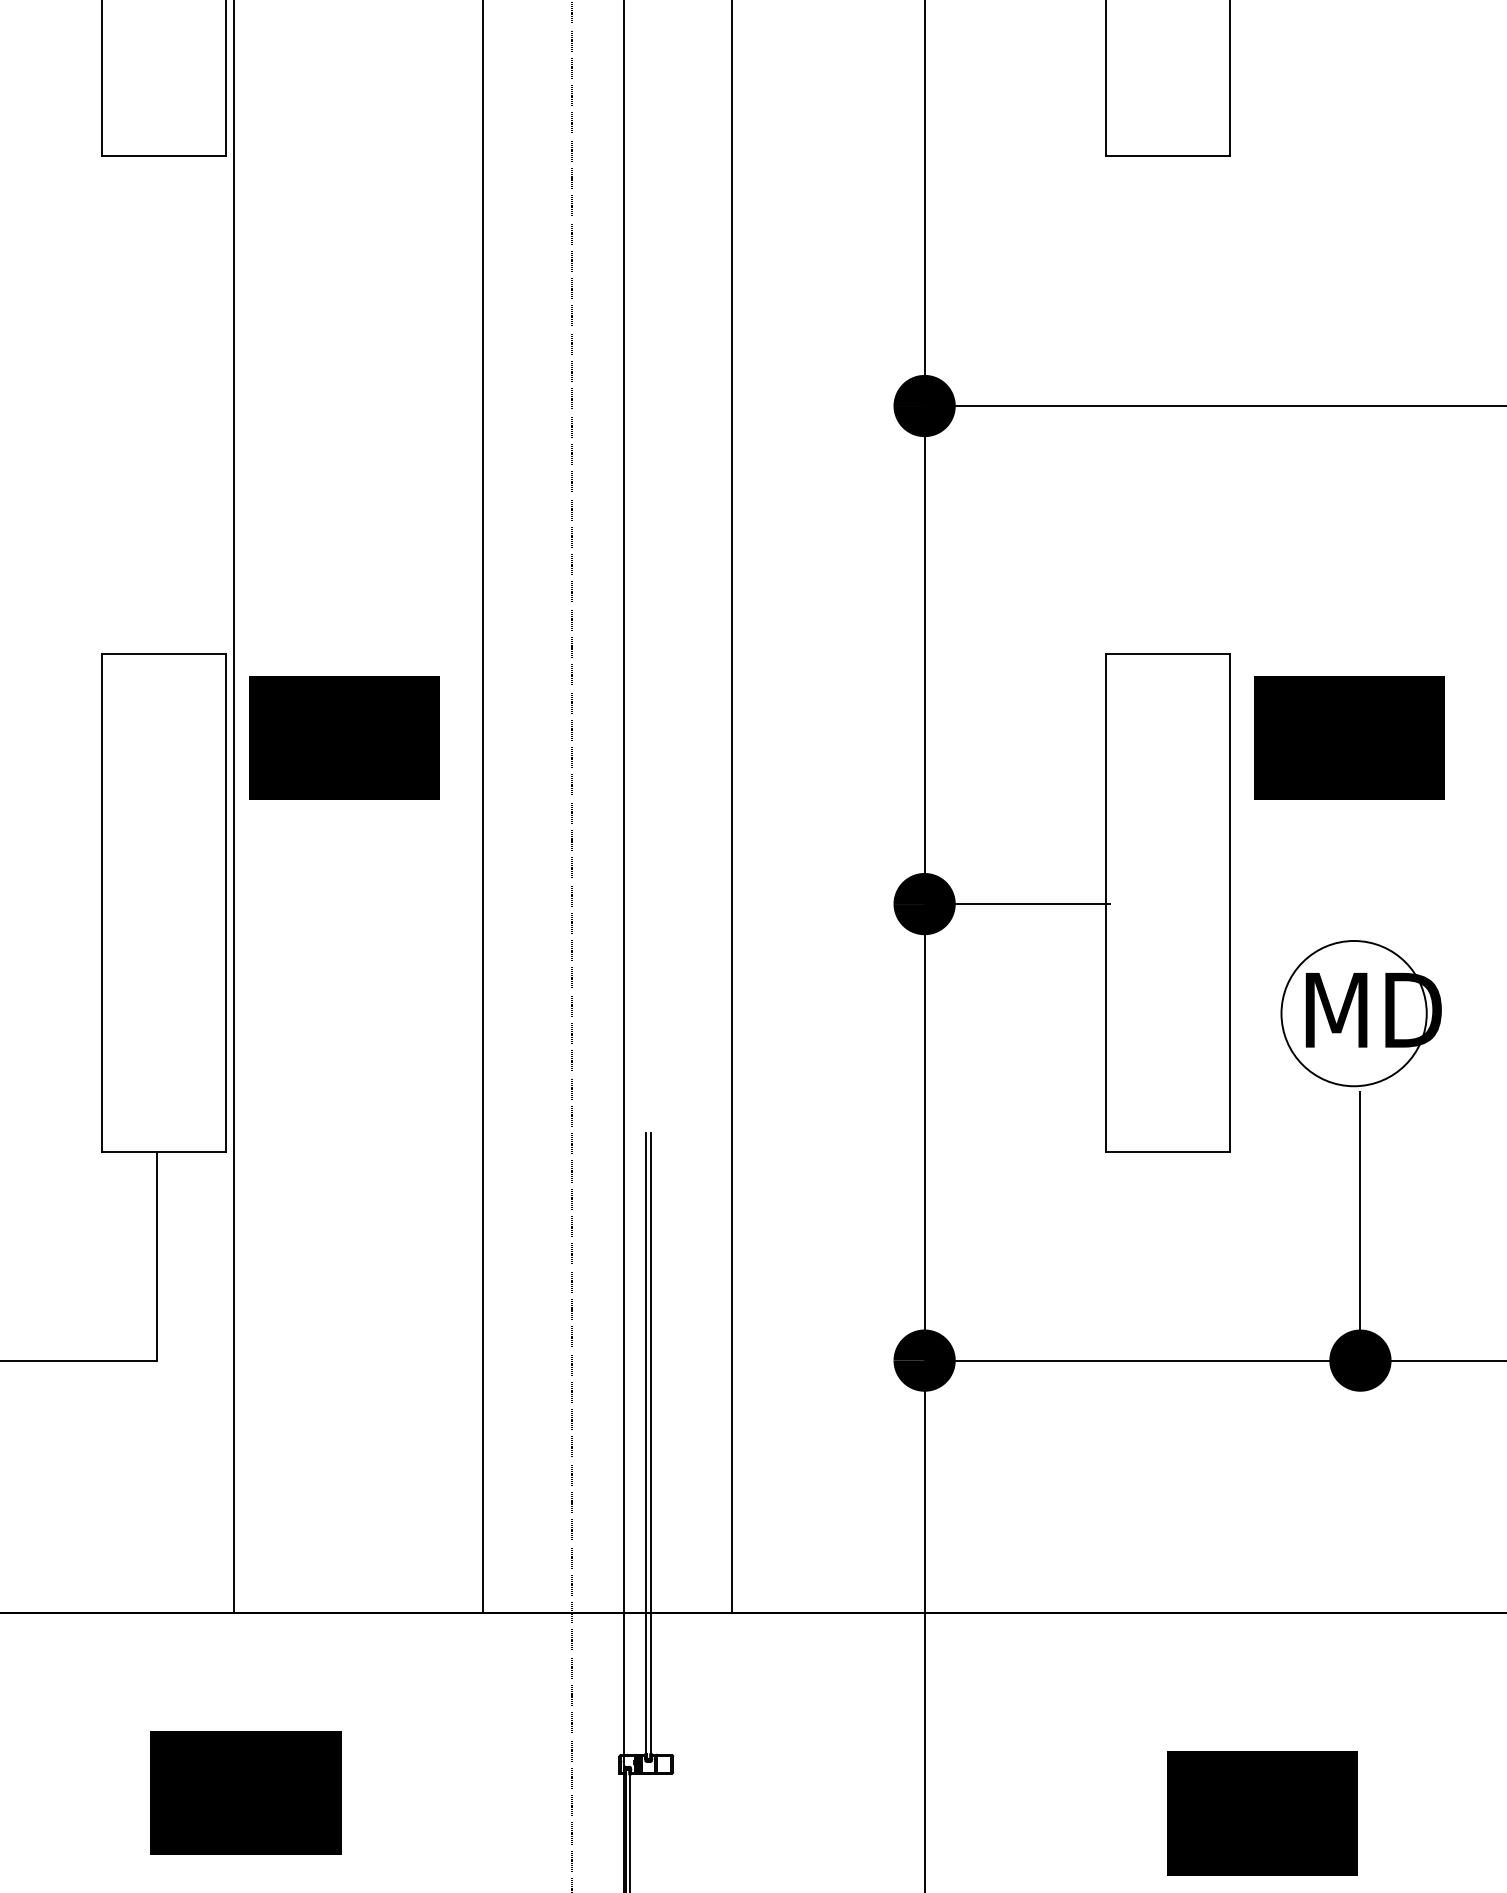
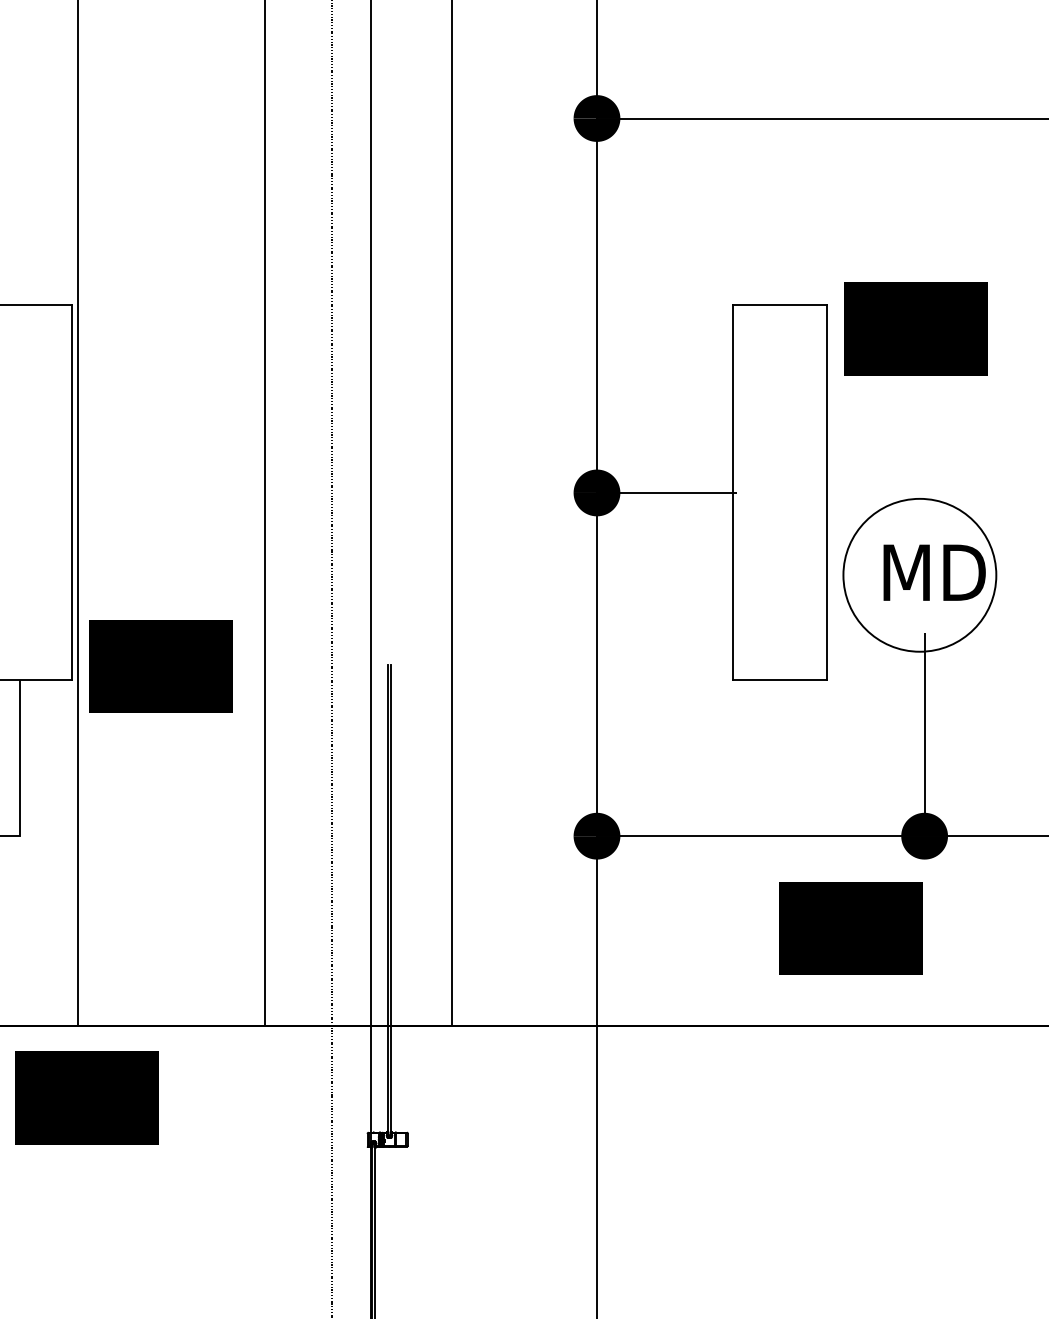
text: (344, 737) -> (160, 666), moved
text: (1349, 737) -> (916, 328), moved
circle: (1353, 1013) -> (919, 575), size x1.4
text: (245, 1792) -> (86, 1097), moved
text: (1262, 1813) -> (850, 928), moved

